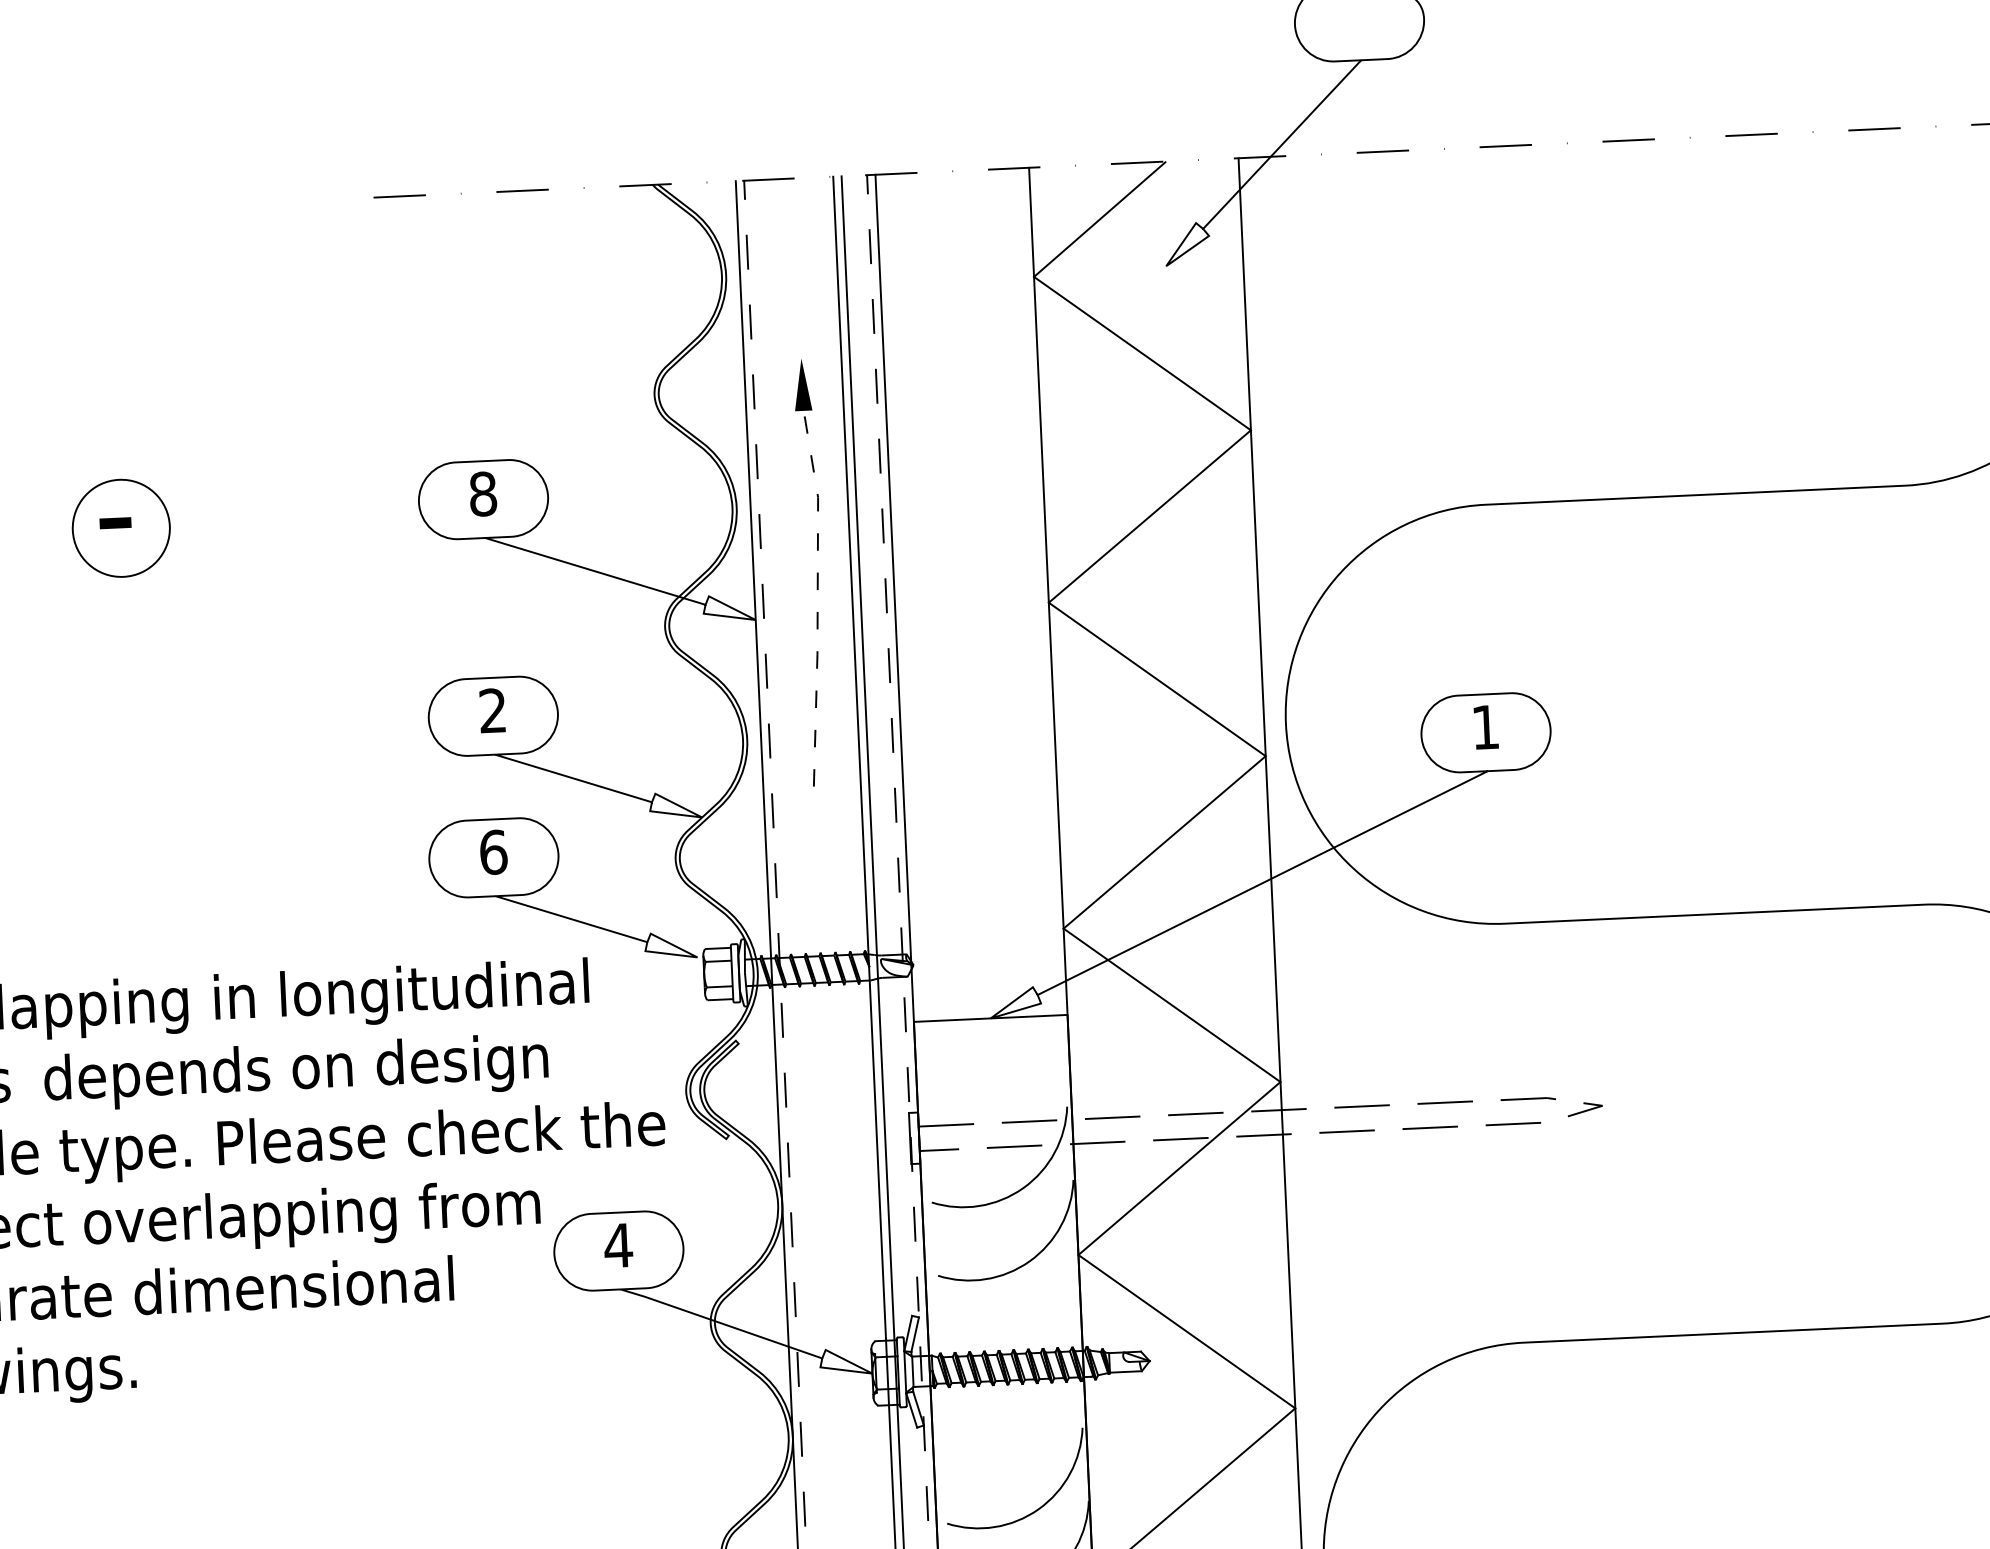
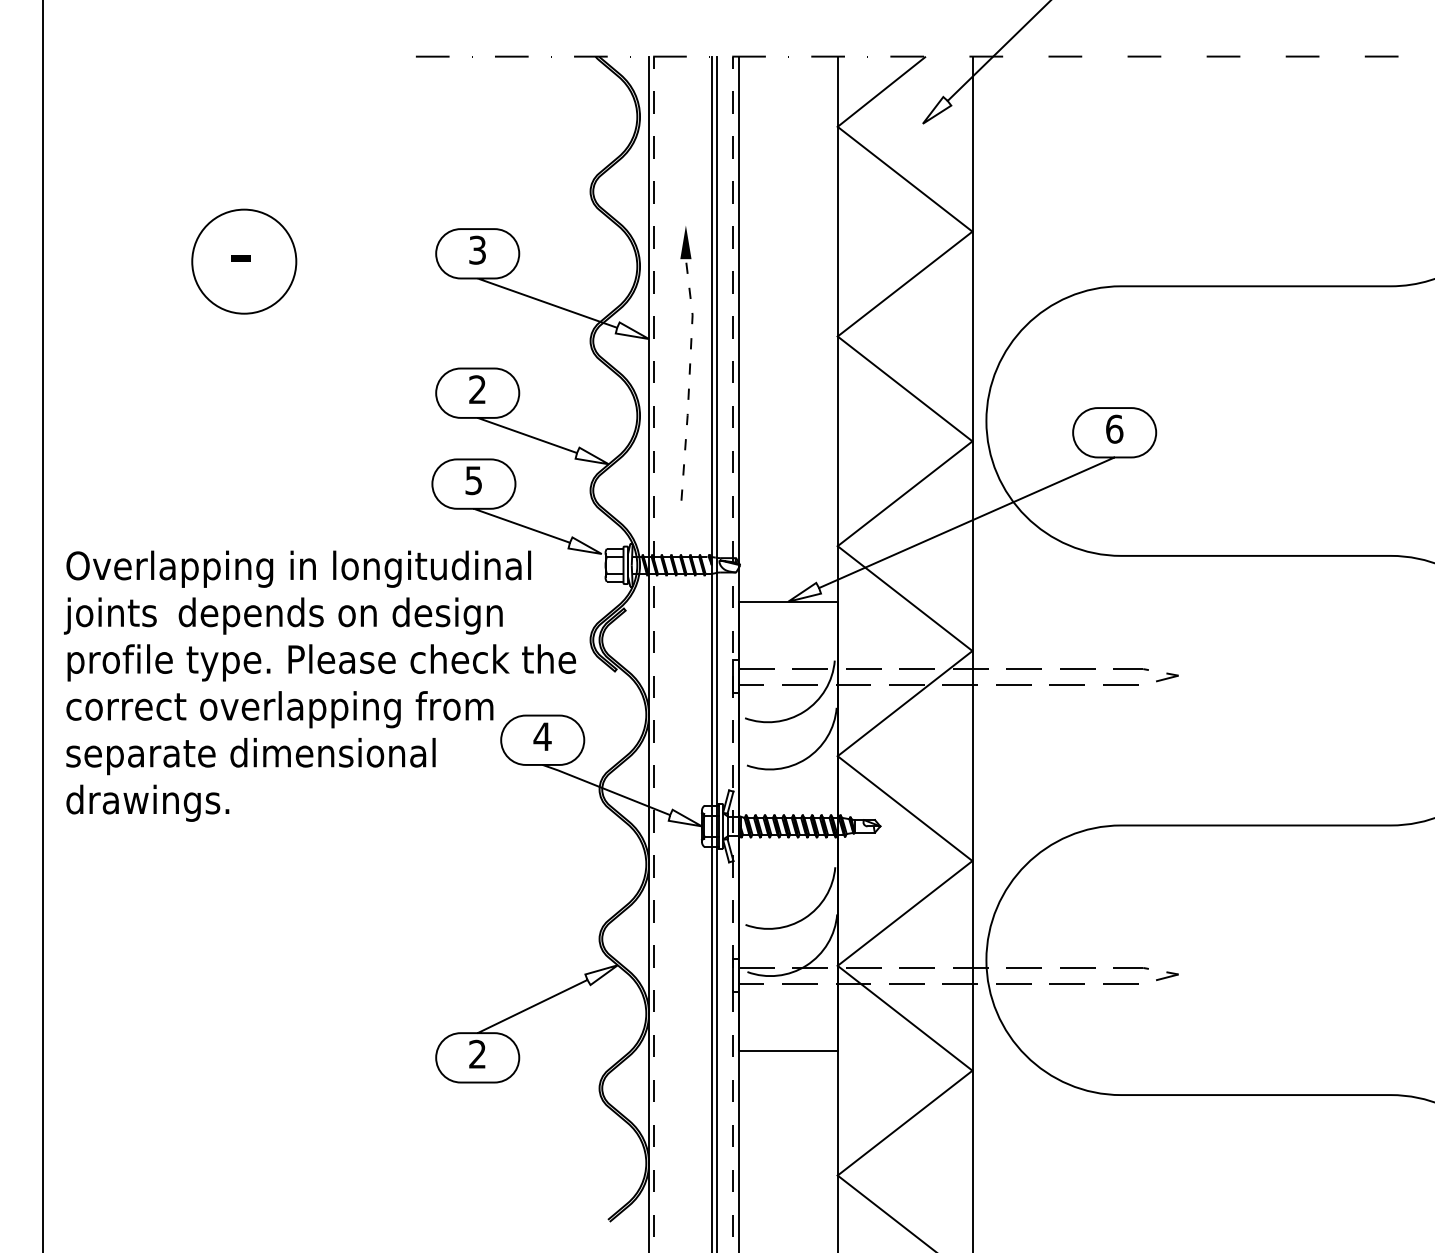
text: (482, 492) -> (477, 249), 8 -> 3
circle: (121, 528) -> (244, 261), size x1.67
part: (812, 573) -> (686, 363), moved
text: (1485, 726) -> (1114, 428), 1 -> 6
text: (492, 852) -> (473, 480), 6 -> 5

